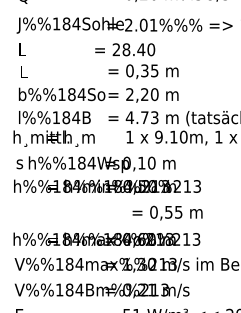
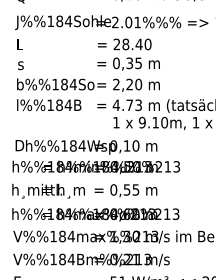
text: (125, 49) -> (125, 44), moved
text: (23, 72) -> (21, 64), L -> s
text: (53, 138) -> (48, 191), moved
text: (21, 162) -> (19, 145), s -> D
text: (167, 212) -> (125, 190), moved

